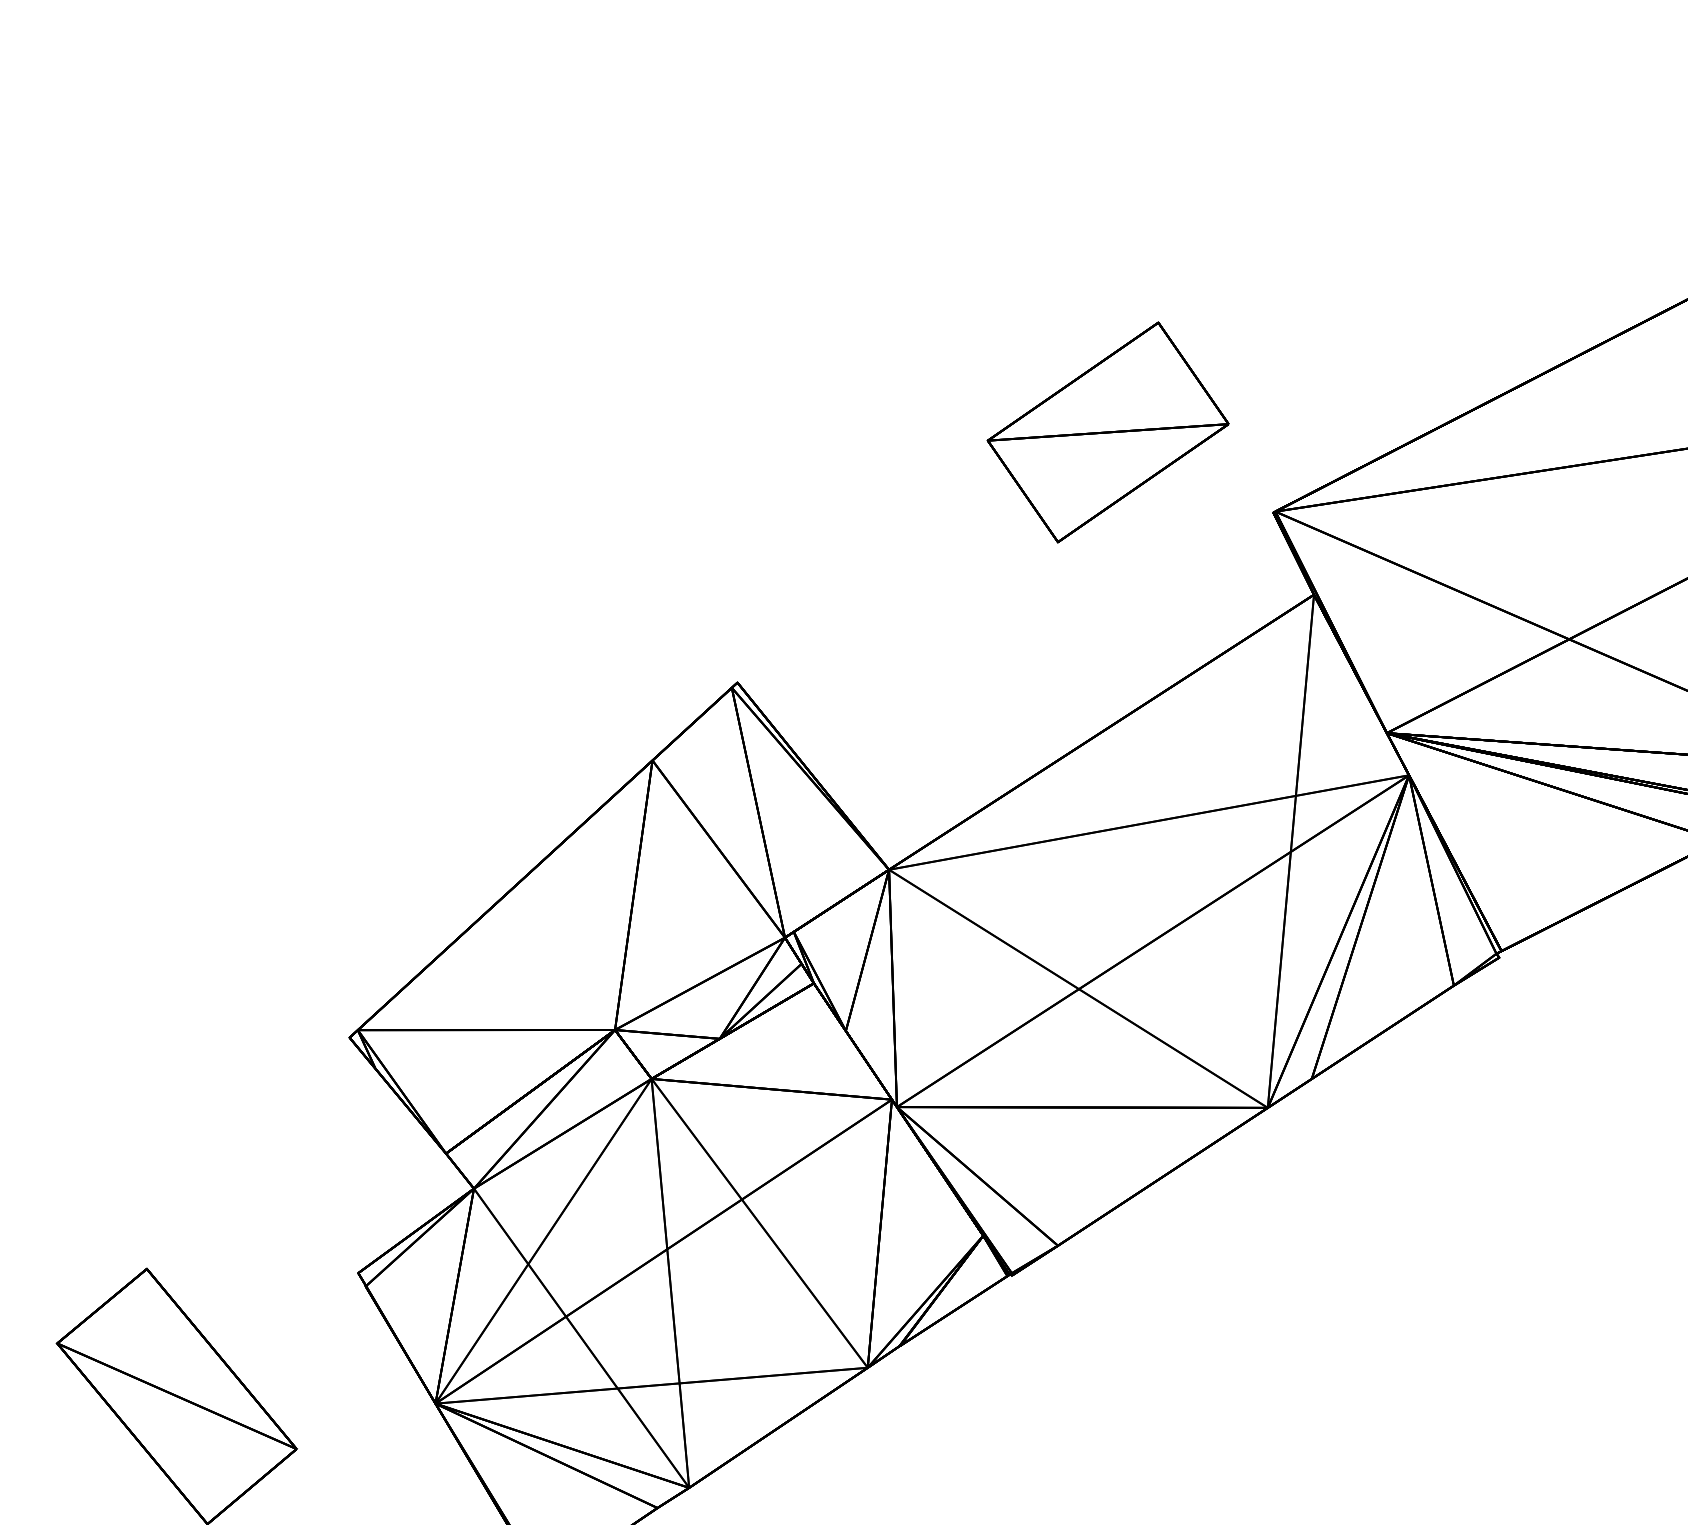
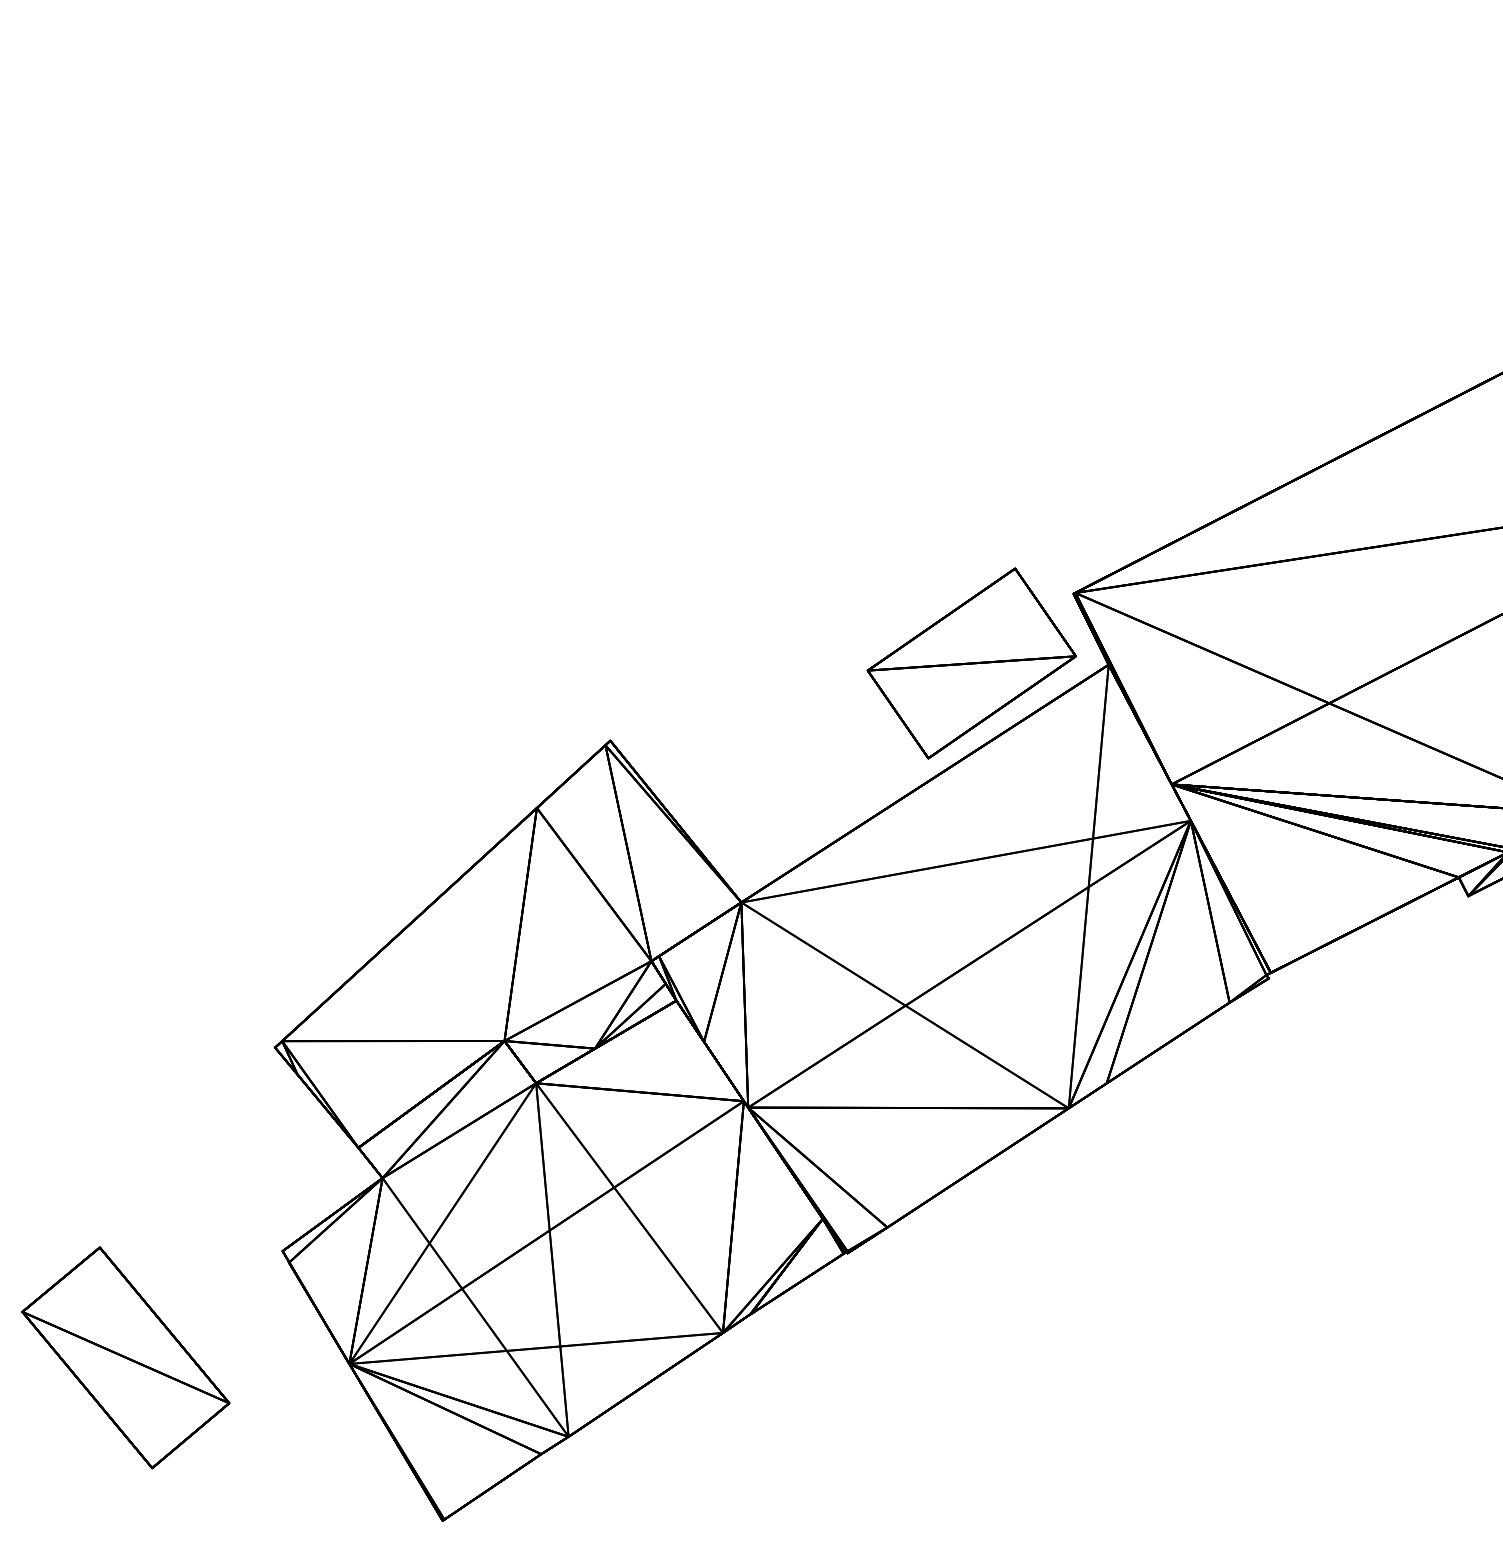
part: (1107, 432) -> (971, 663), moved

